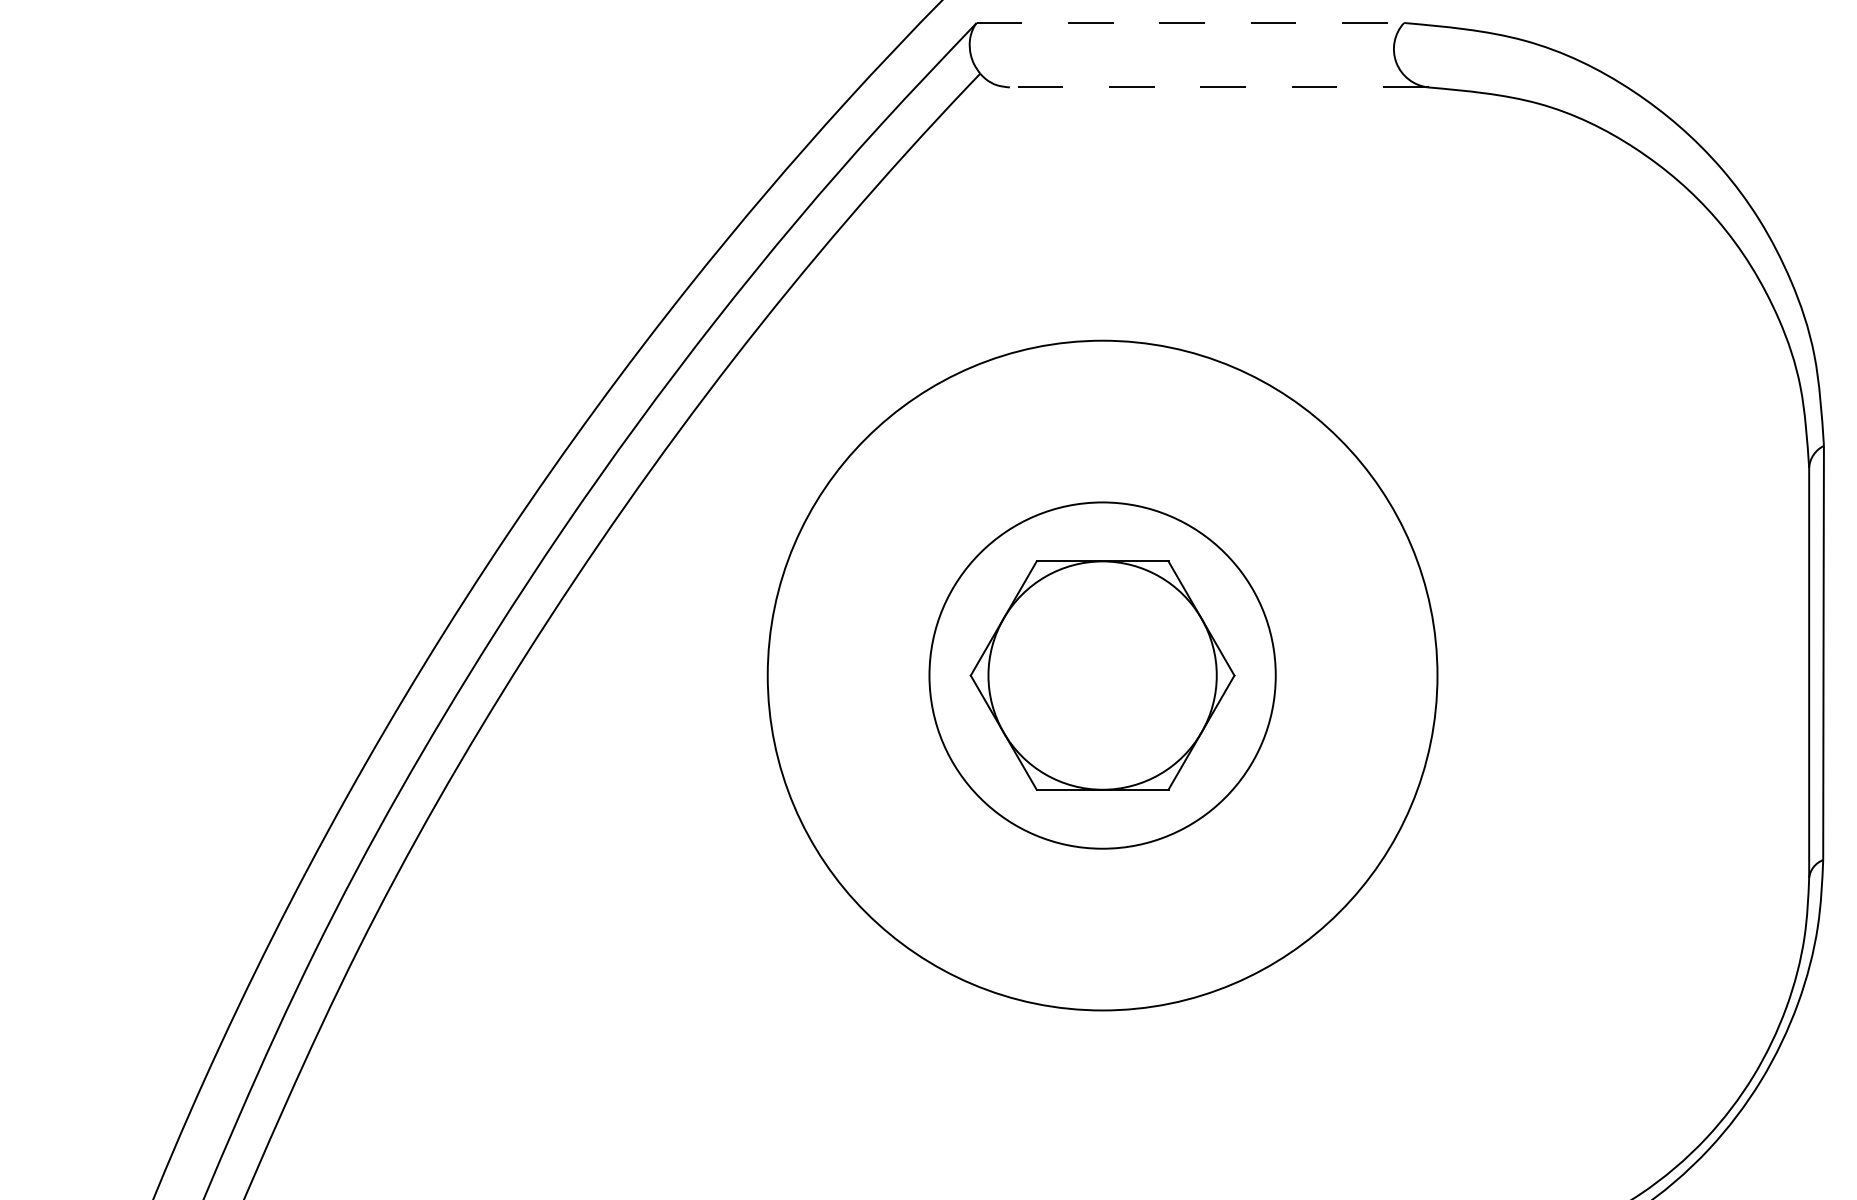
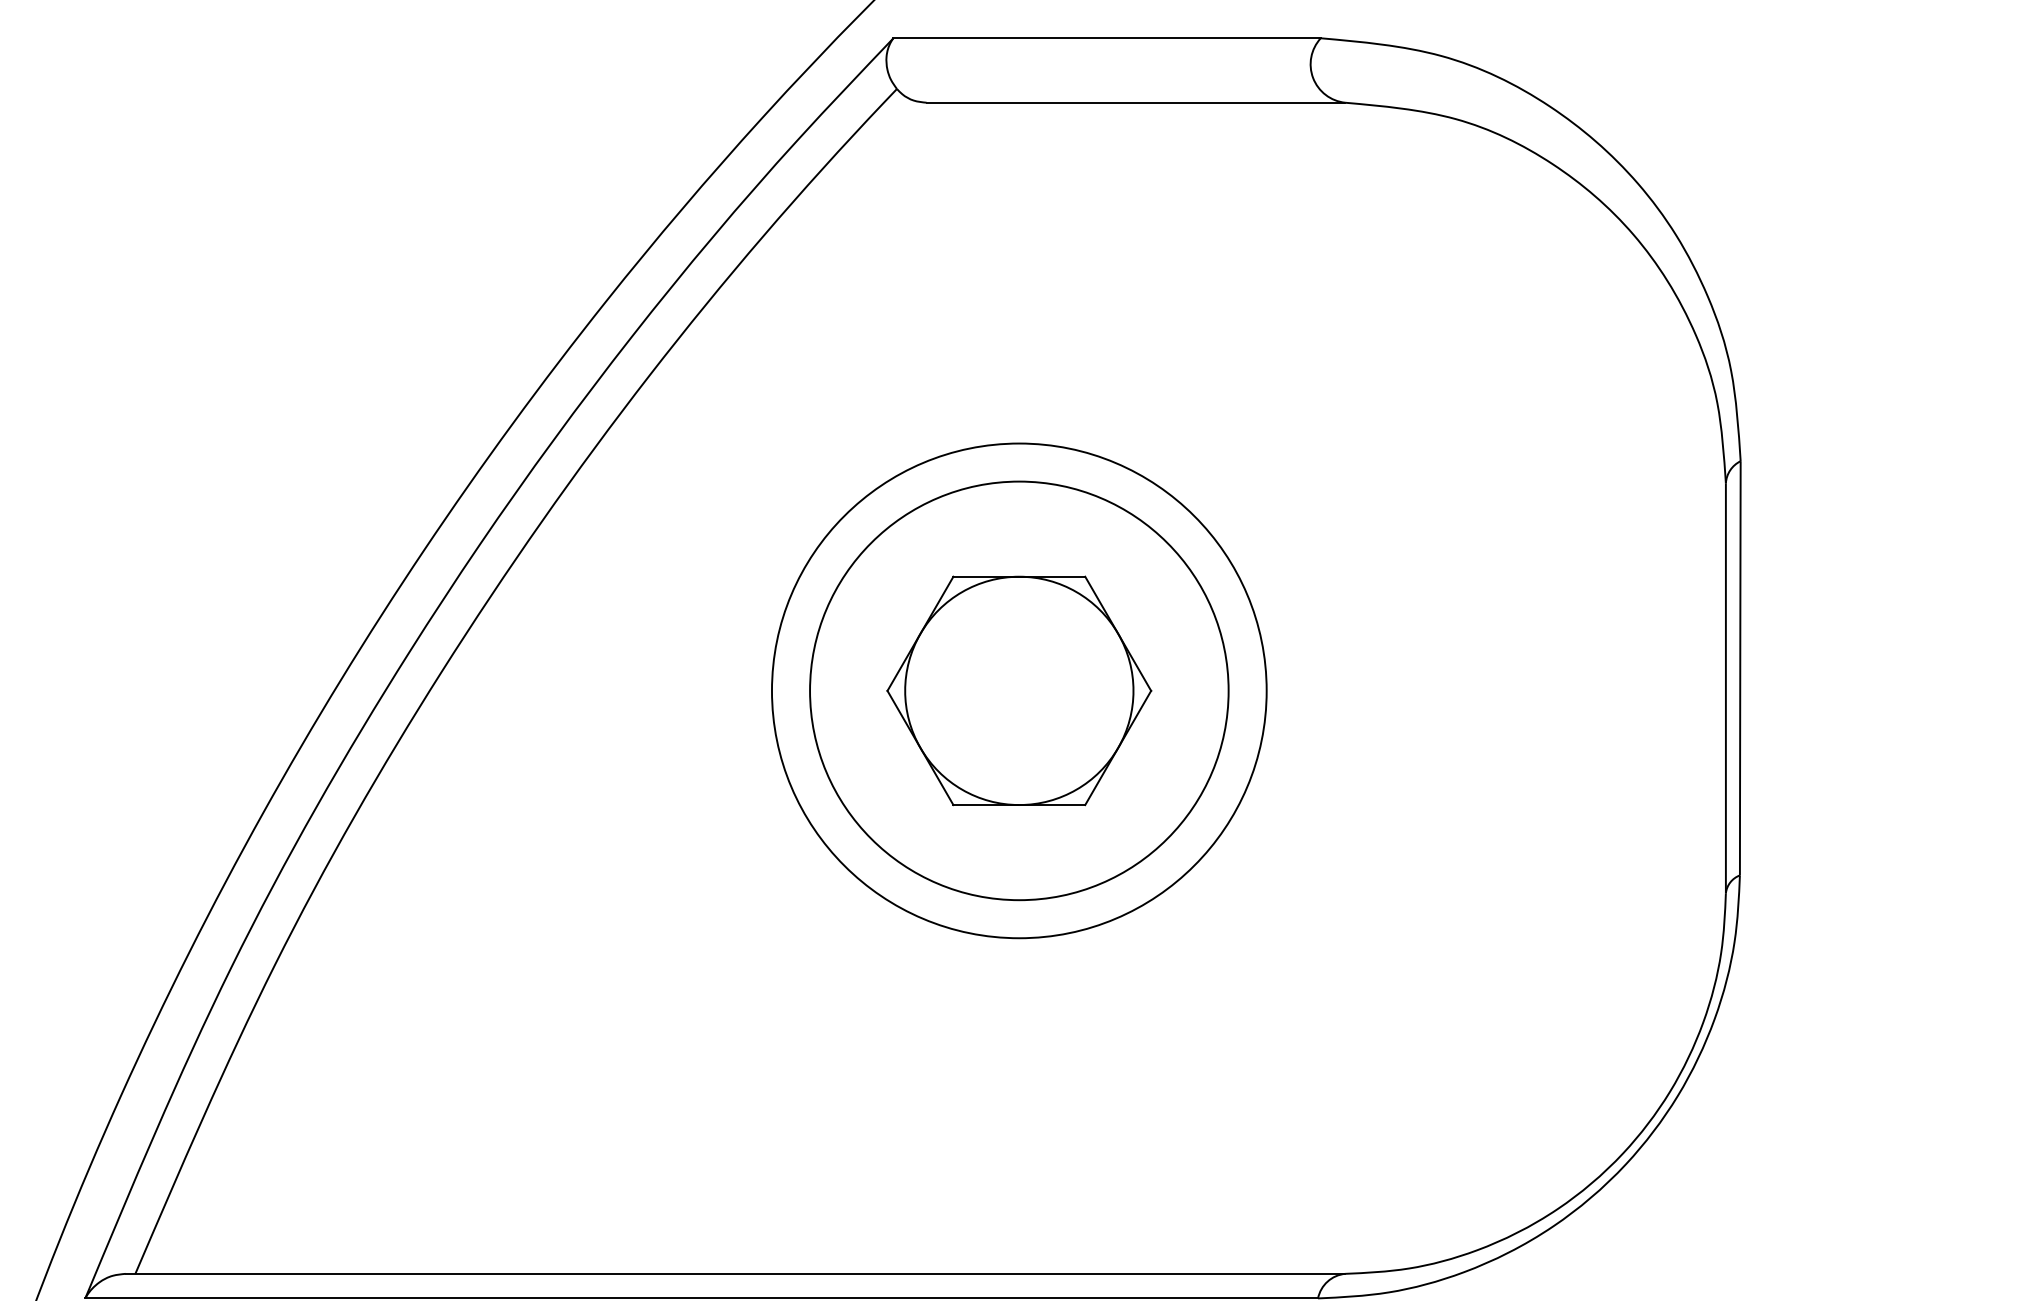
line: (1190, 23) -> (1107, 38), dashed -> solid
line: (1218, 87) -> (1135, 102), dashed -> solid
circle: (1101, 675) -> (1018, 690), size x1.43
circle: (1102, 675) -> (1019, 690), size x0.62

